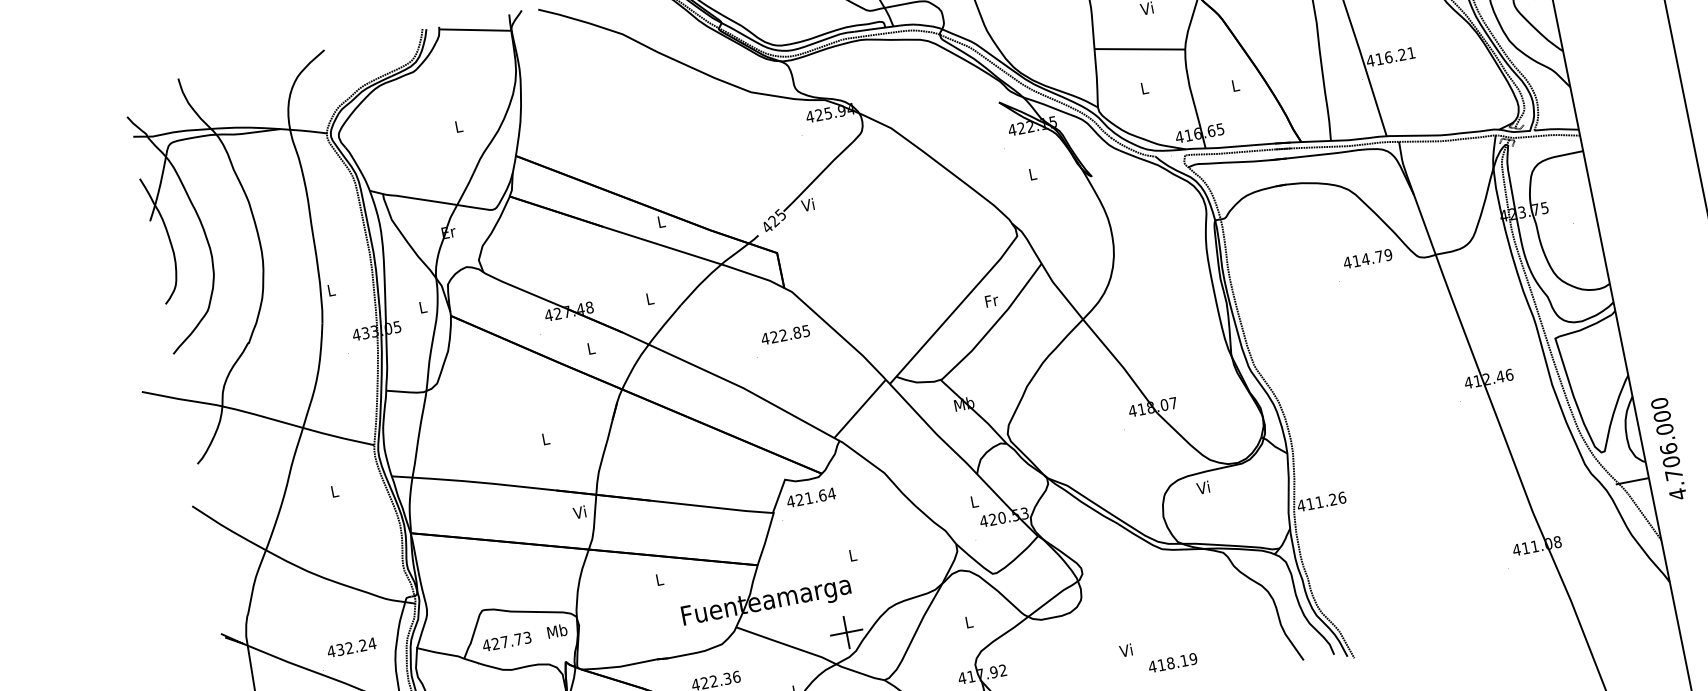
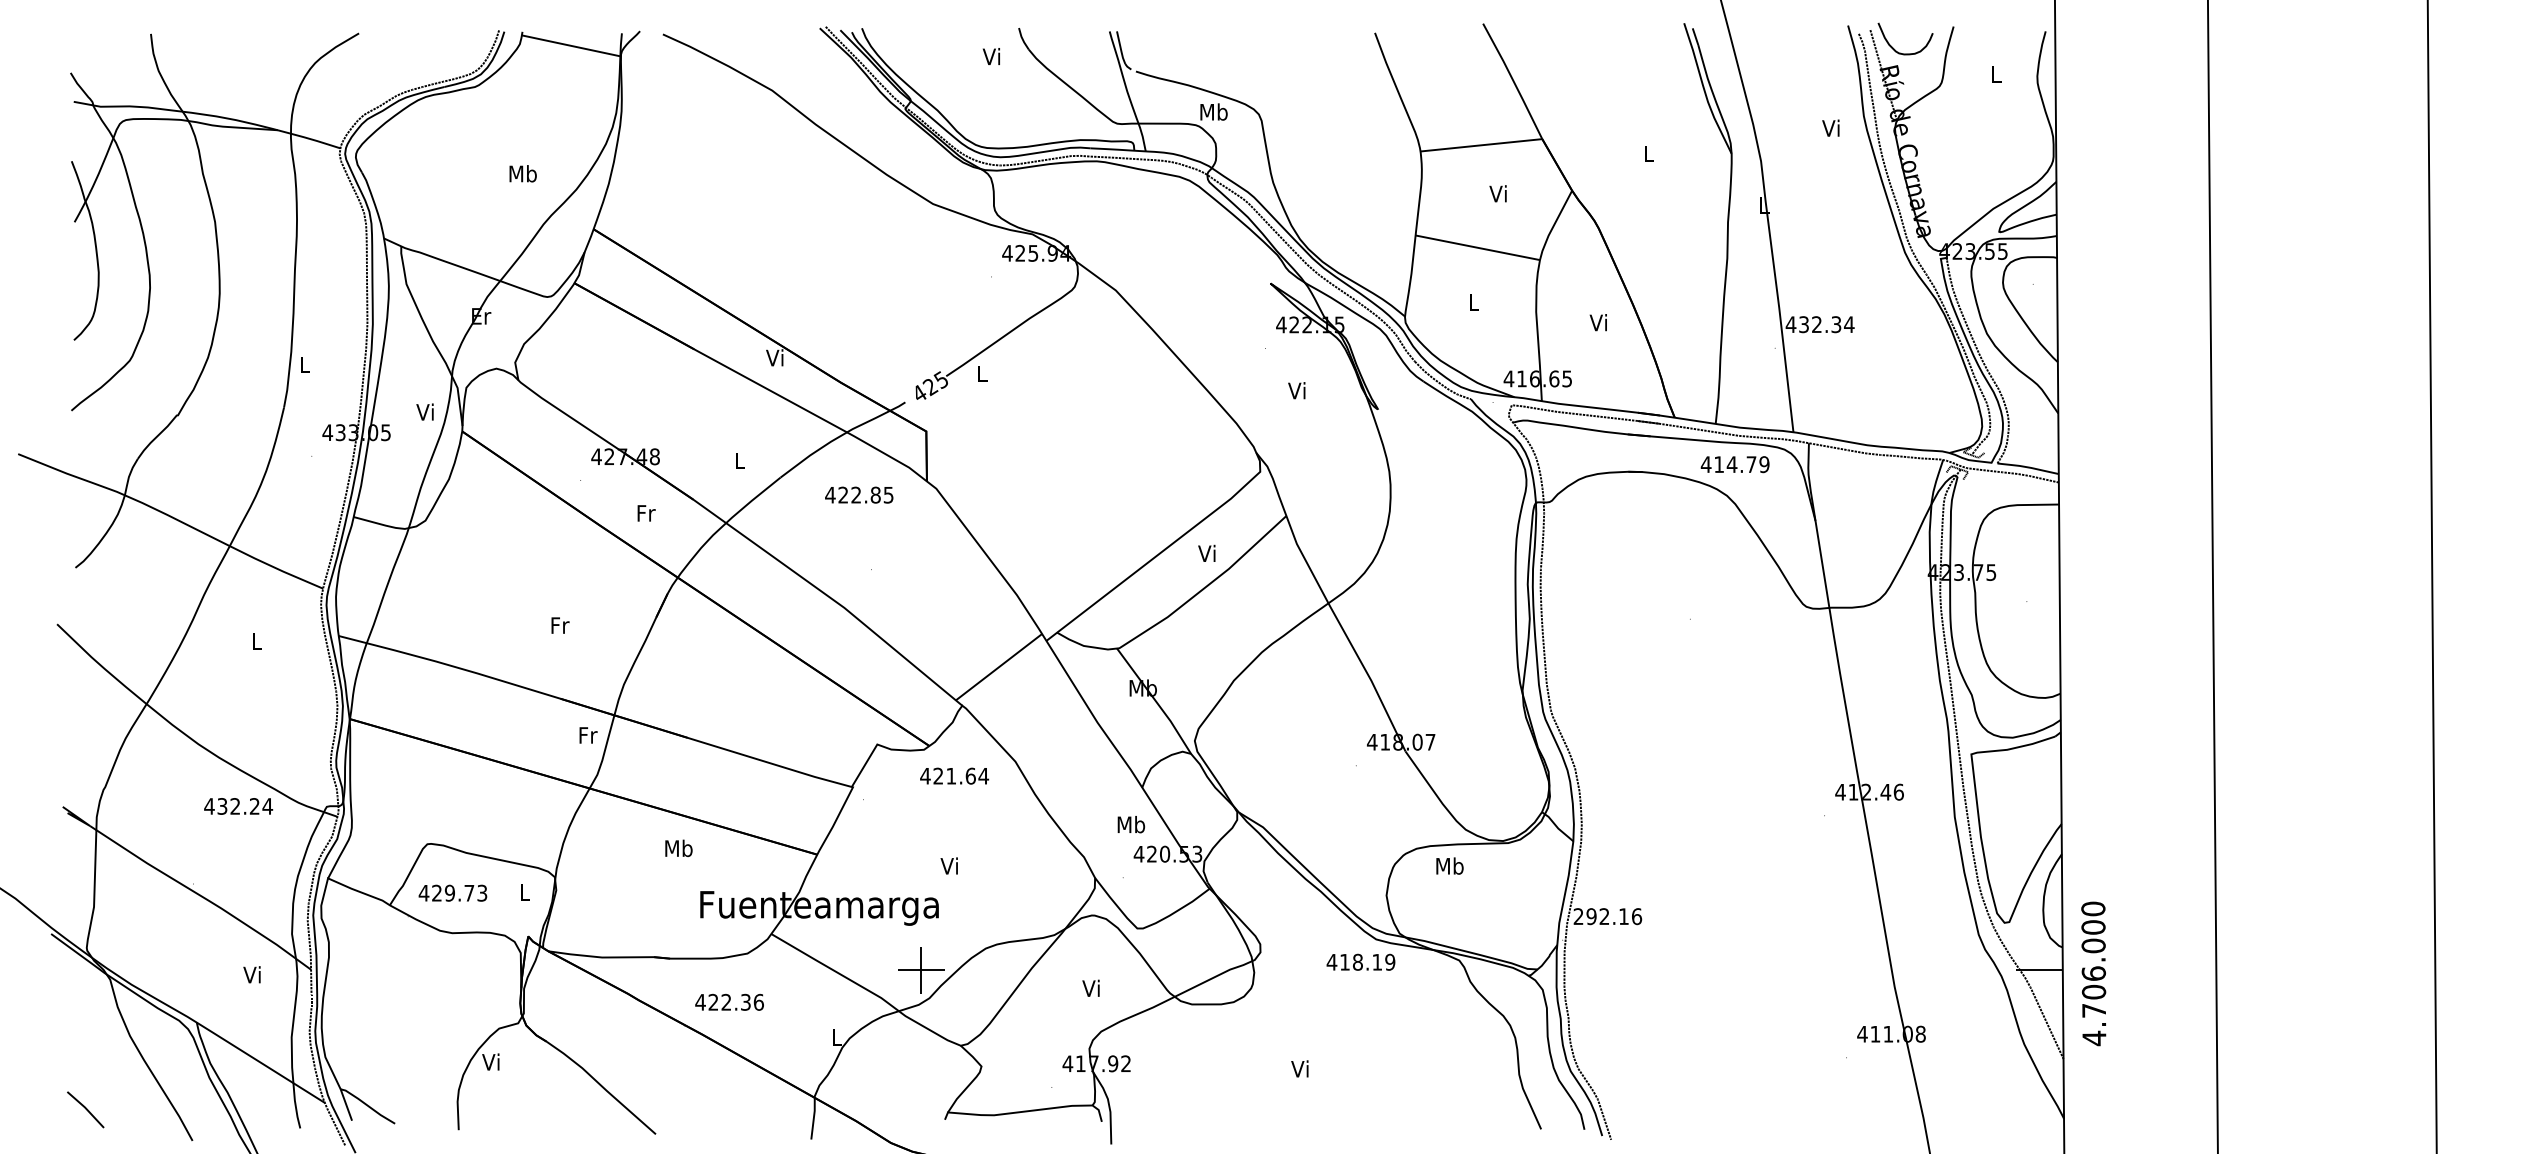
text: (1395, 56) -> (1826, 324), 416.21 -> 432.34
text: (1234, 85) -> (1597, 322), L -> Vi
text: (458, 126) -> (522, 173), L -> Mb
text: (1031, 174) -> (1296, 390), L -> Vi
text: (807, 204) -> (980, 373), Vi -> L
text: (660, 221) -> (774, 357), L -> Vi
text: (1367, 258) -> (1734, 464), moved
text: (991, 300) -> (1207, 552), Fr -> Vi
text: (421, 306) -> (424, 411), L -> Vi
text: (785, 334) -> (859, 494), moved
text: (591, 348) -> (646, 513), L -> Fr
text: (546, 438) -> (560, 625), L -> Fr
text: (1668, 448) -> (2093, 973), moved
text: (1203, 487) -> (1449, 865), Vi -> Mb
text: (811, 497) -> (954, 775), moved
text: (974, 501) -> (1131, 824), L -> Mb
text: (1316, 502) -> (1600, 916), 411.26 -> 292.16
text: (579, 511) -> (587, 734), Vi -> Fr
text: (851, 555) -> (948, 865), L -> Vi
text: (659, 579) -> (678, 848), L -> Mb
text: (967, 621) -> (1090, 987), L -> Vi
text: (556, 630) -> (524, 891), Mb -> L
text: (504, 641) -> (449, 892), 427.73 -> 429.73
text: (351, 647) -> (238, 806), moved
text: (1172, 662) -> (1360, 961), moved

